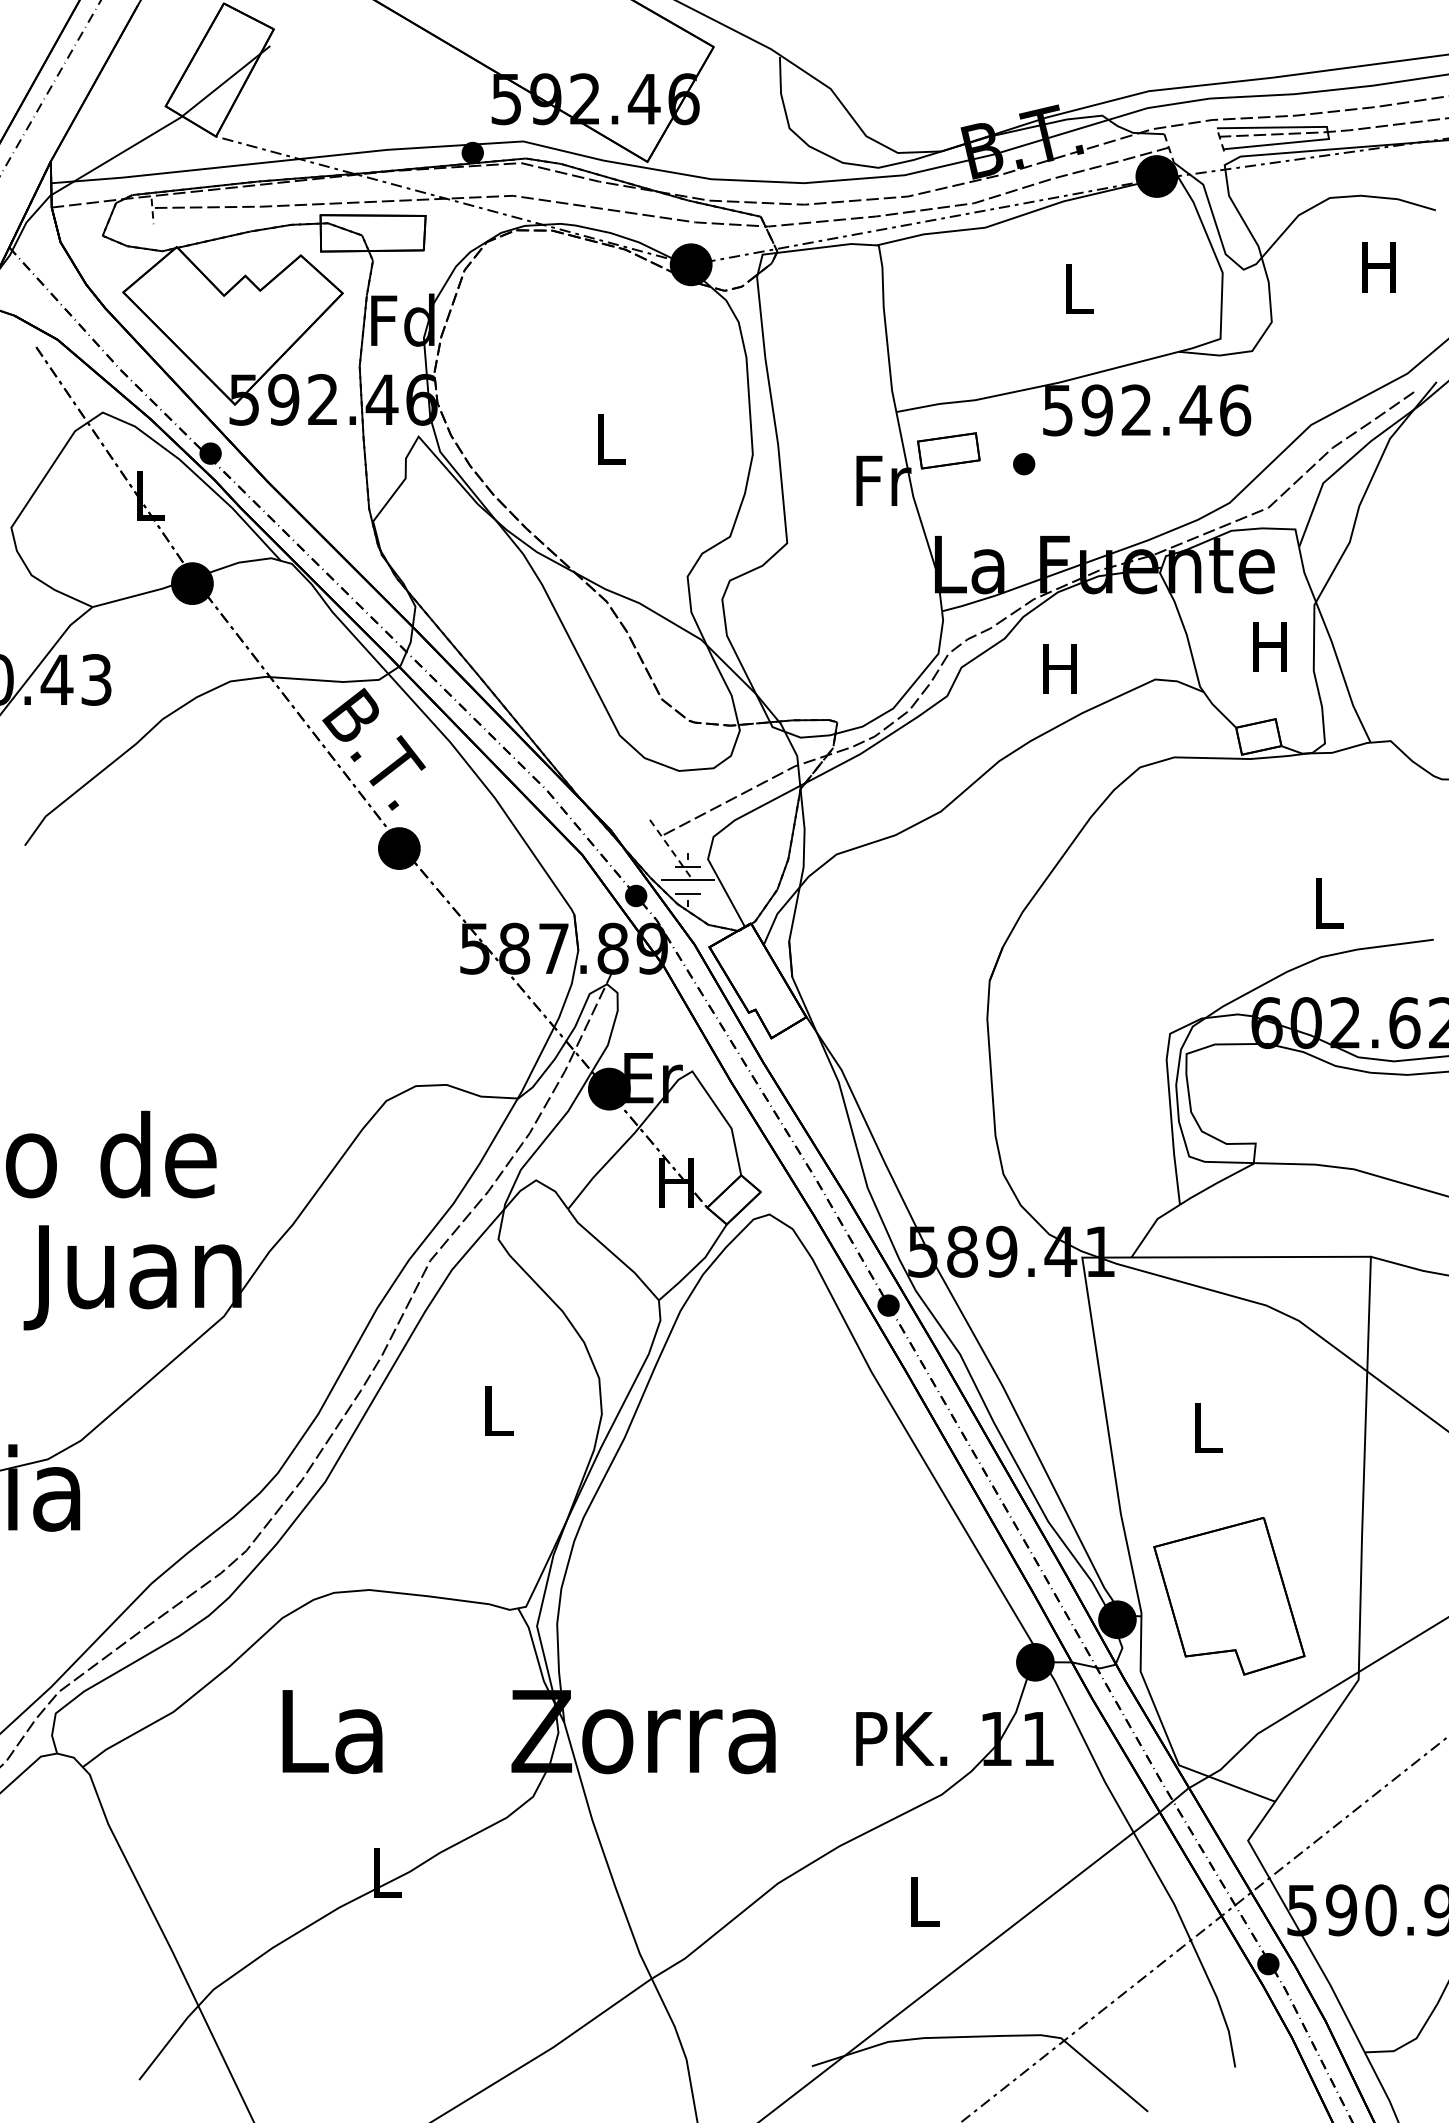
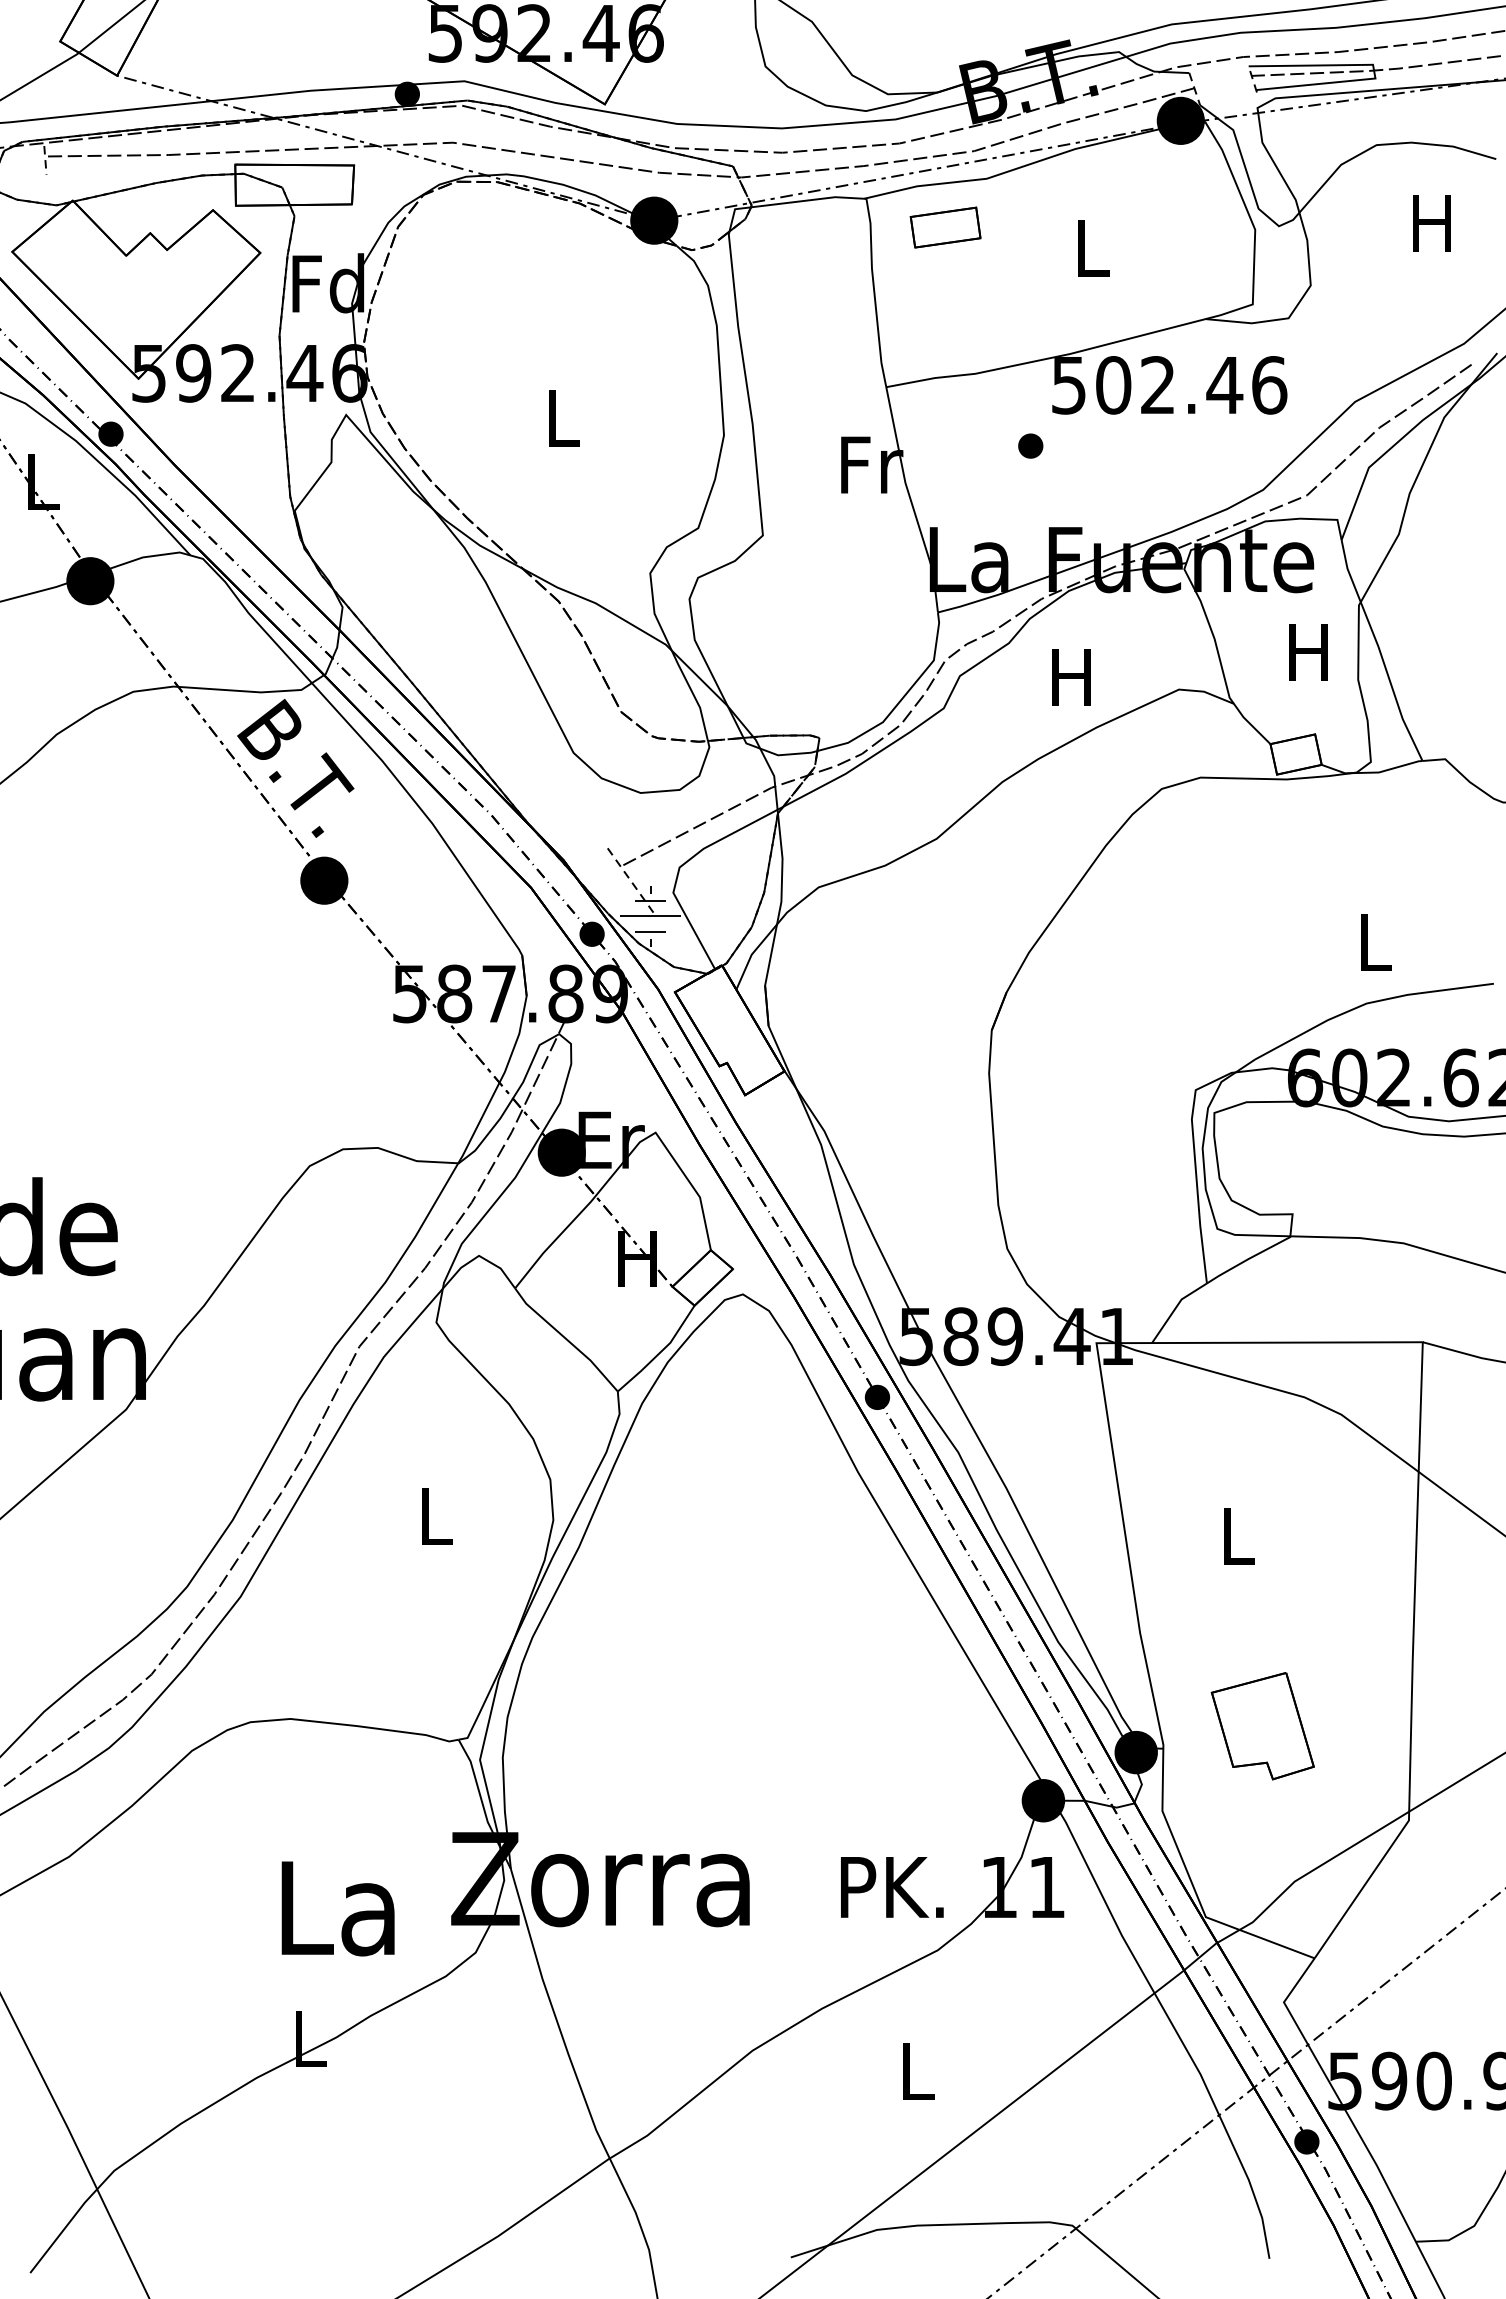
text: (1097, 410) -> (1113, 385), 592.46 -> 502.46
part: (948, 450) -> (945, 227), moved
part: (1229, 1596) -> (1262, 1726), size x0.6
text: (332, 1731) -> (338, 1908), moved

